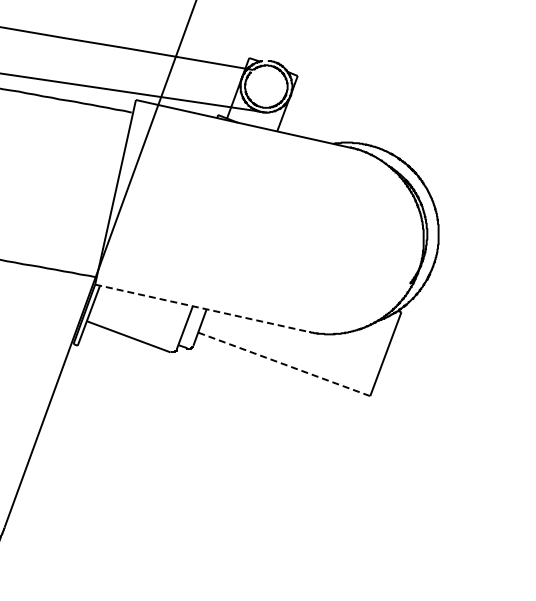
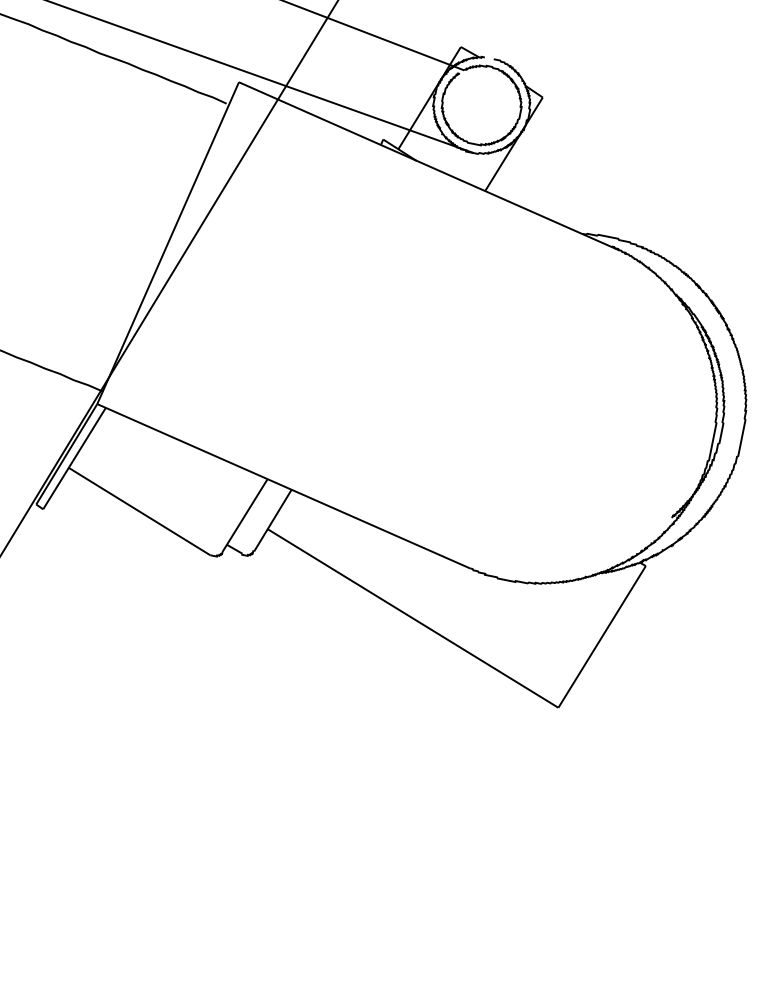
line: (202, 308) -> (284, 486), dashed -> solid
line: (284, 364) -> (413, 618), dashed -> solid

